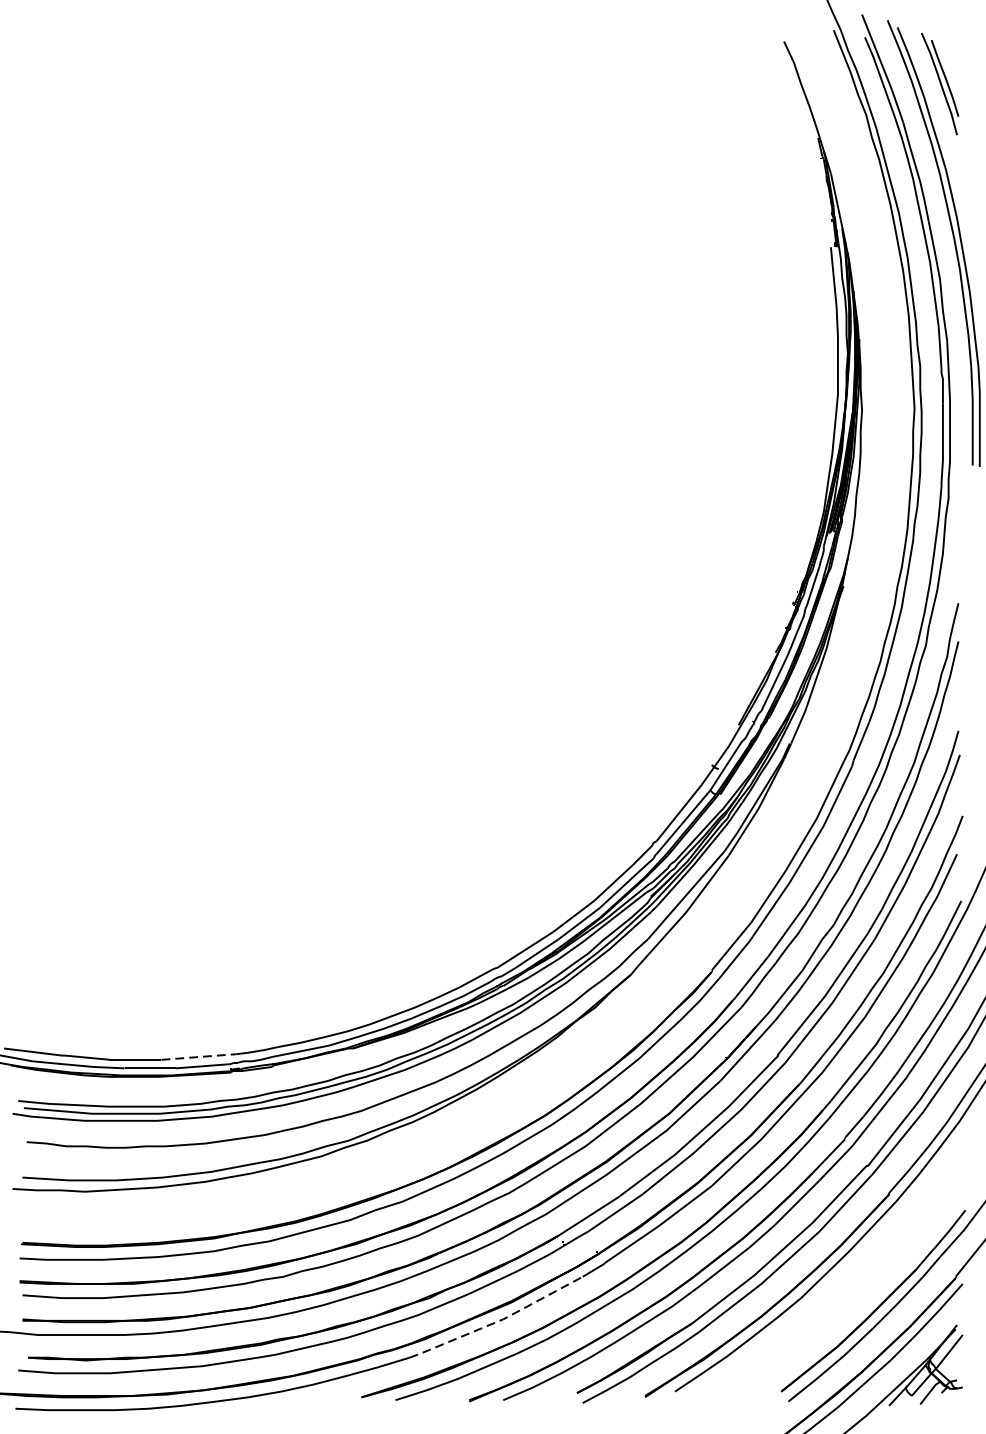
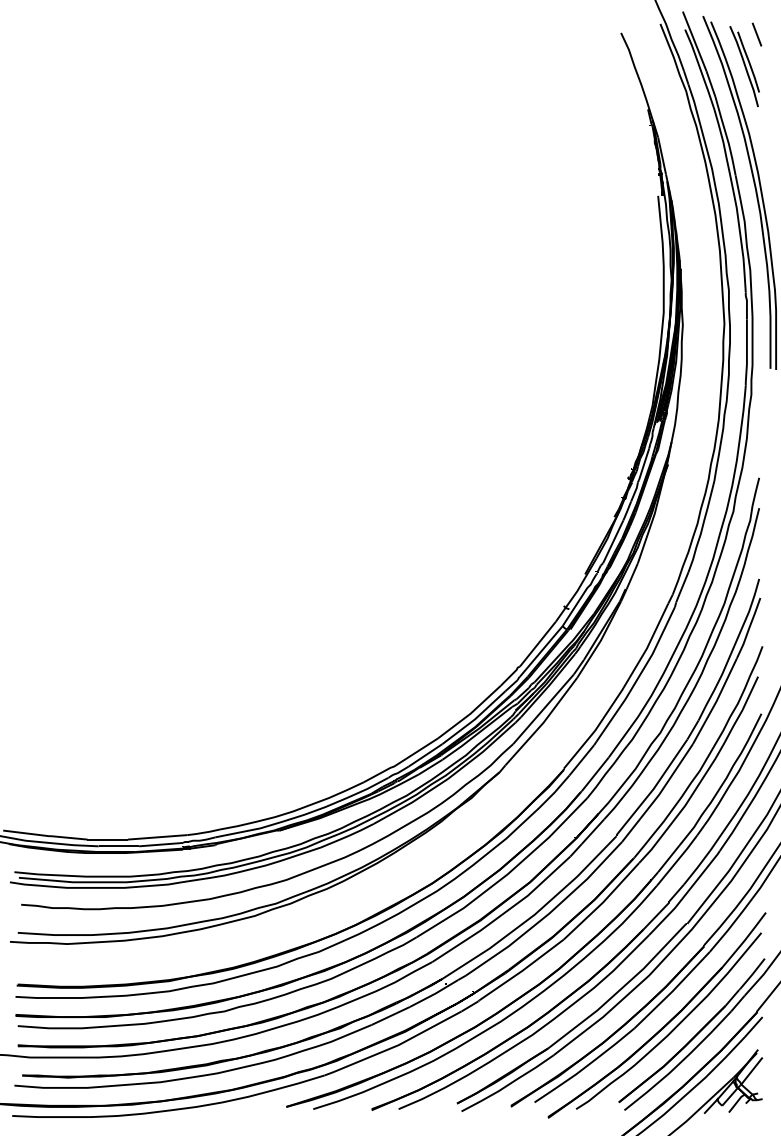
line: (955, 43) -> (756, 34), added
line: (198, 1057) -> (157, 837), dashed -> solid
part: (840, 1293) -> (665, 1024), added
line: (498, 1321) -> (394, 1046), dashed -> solid

